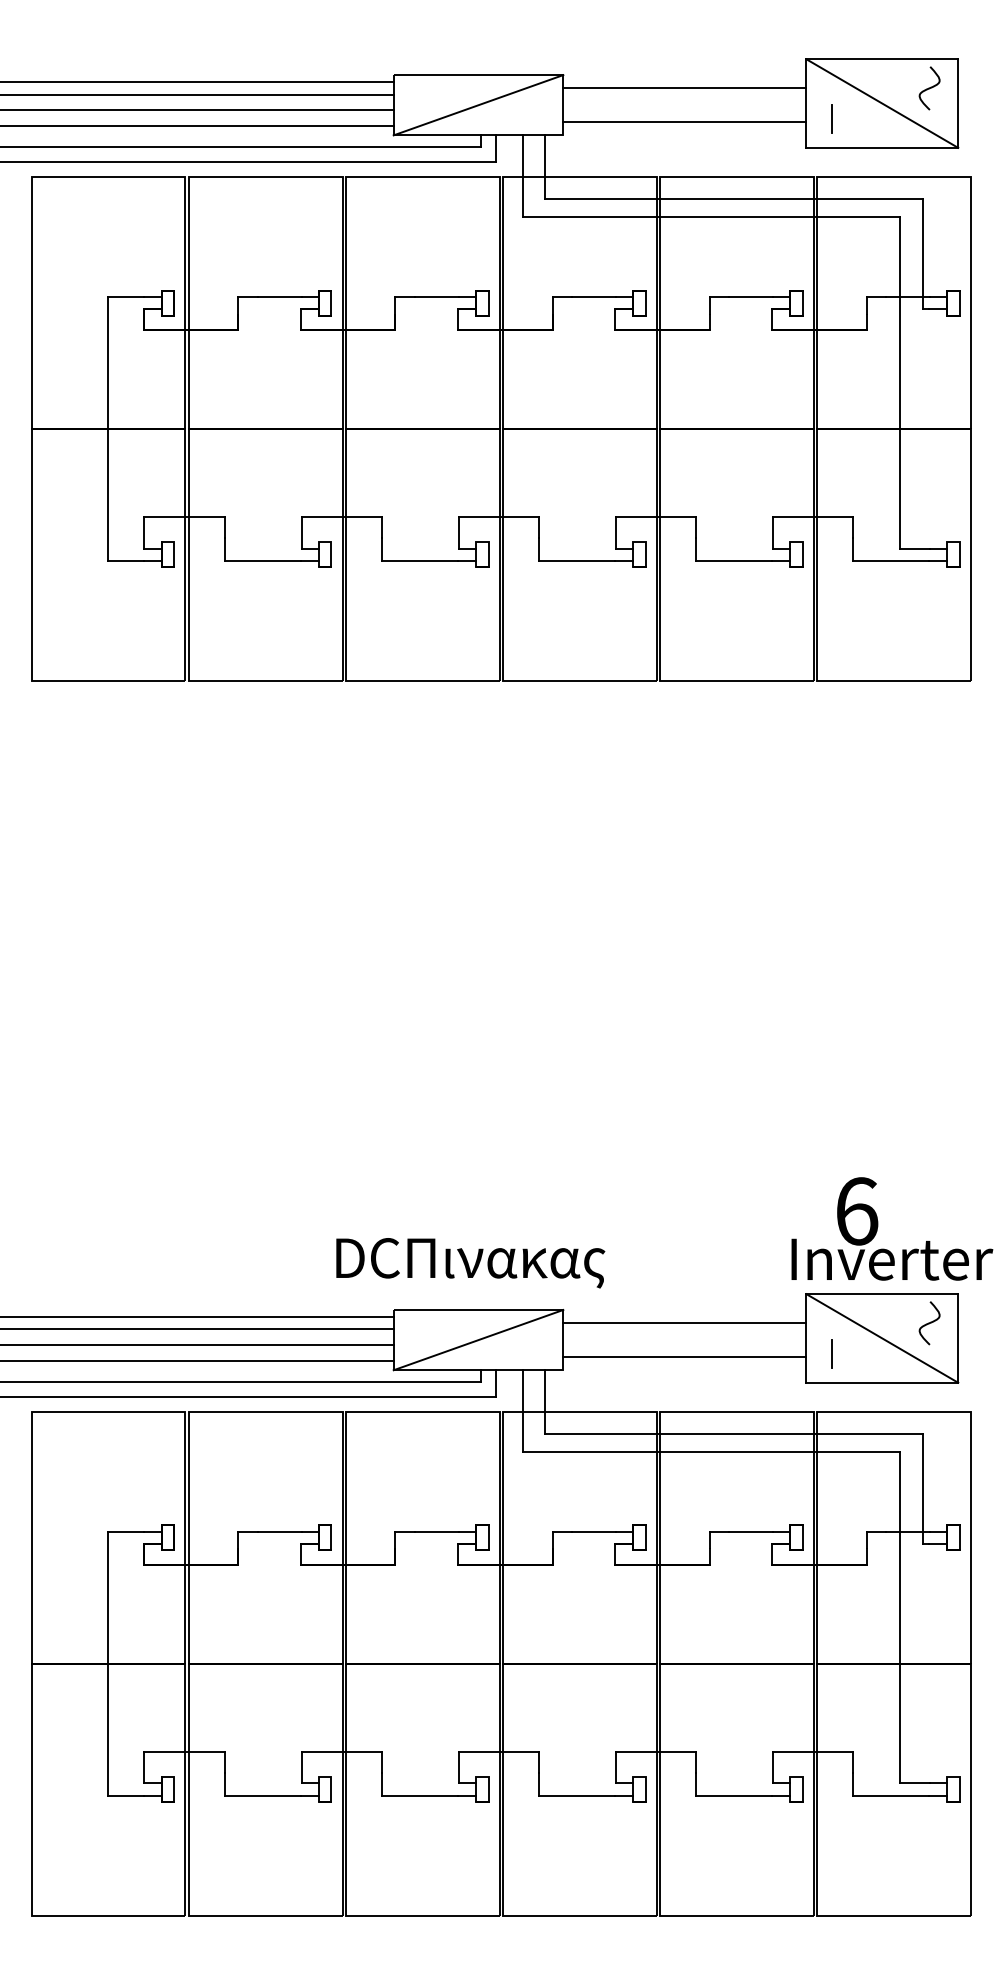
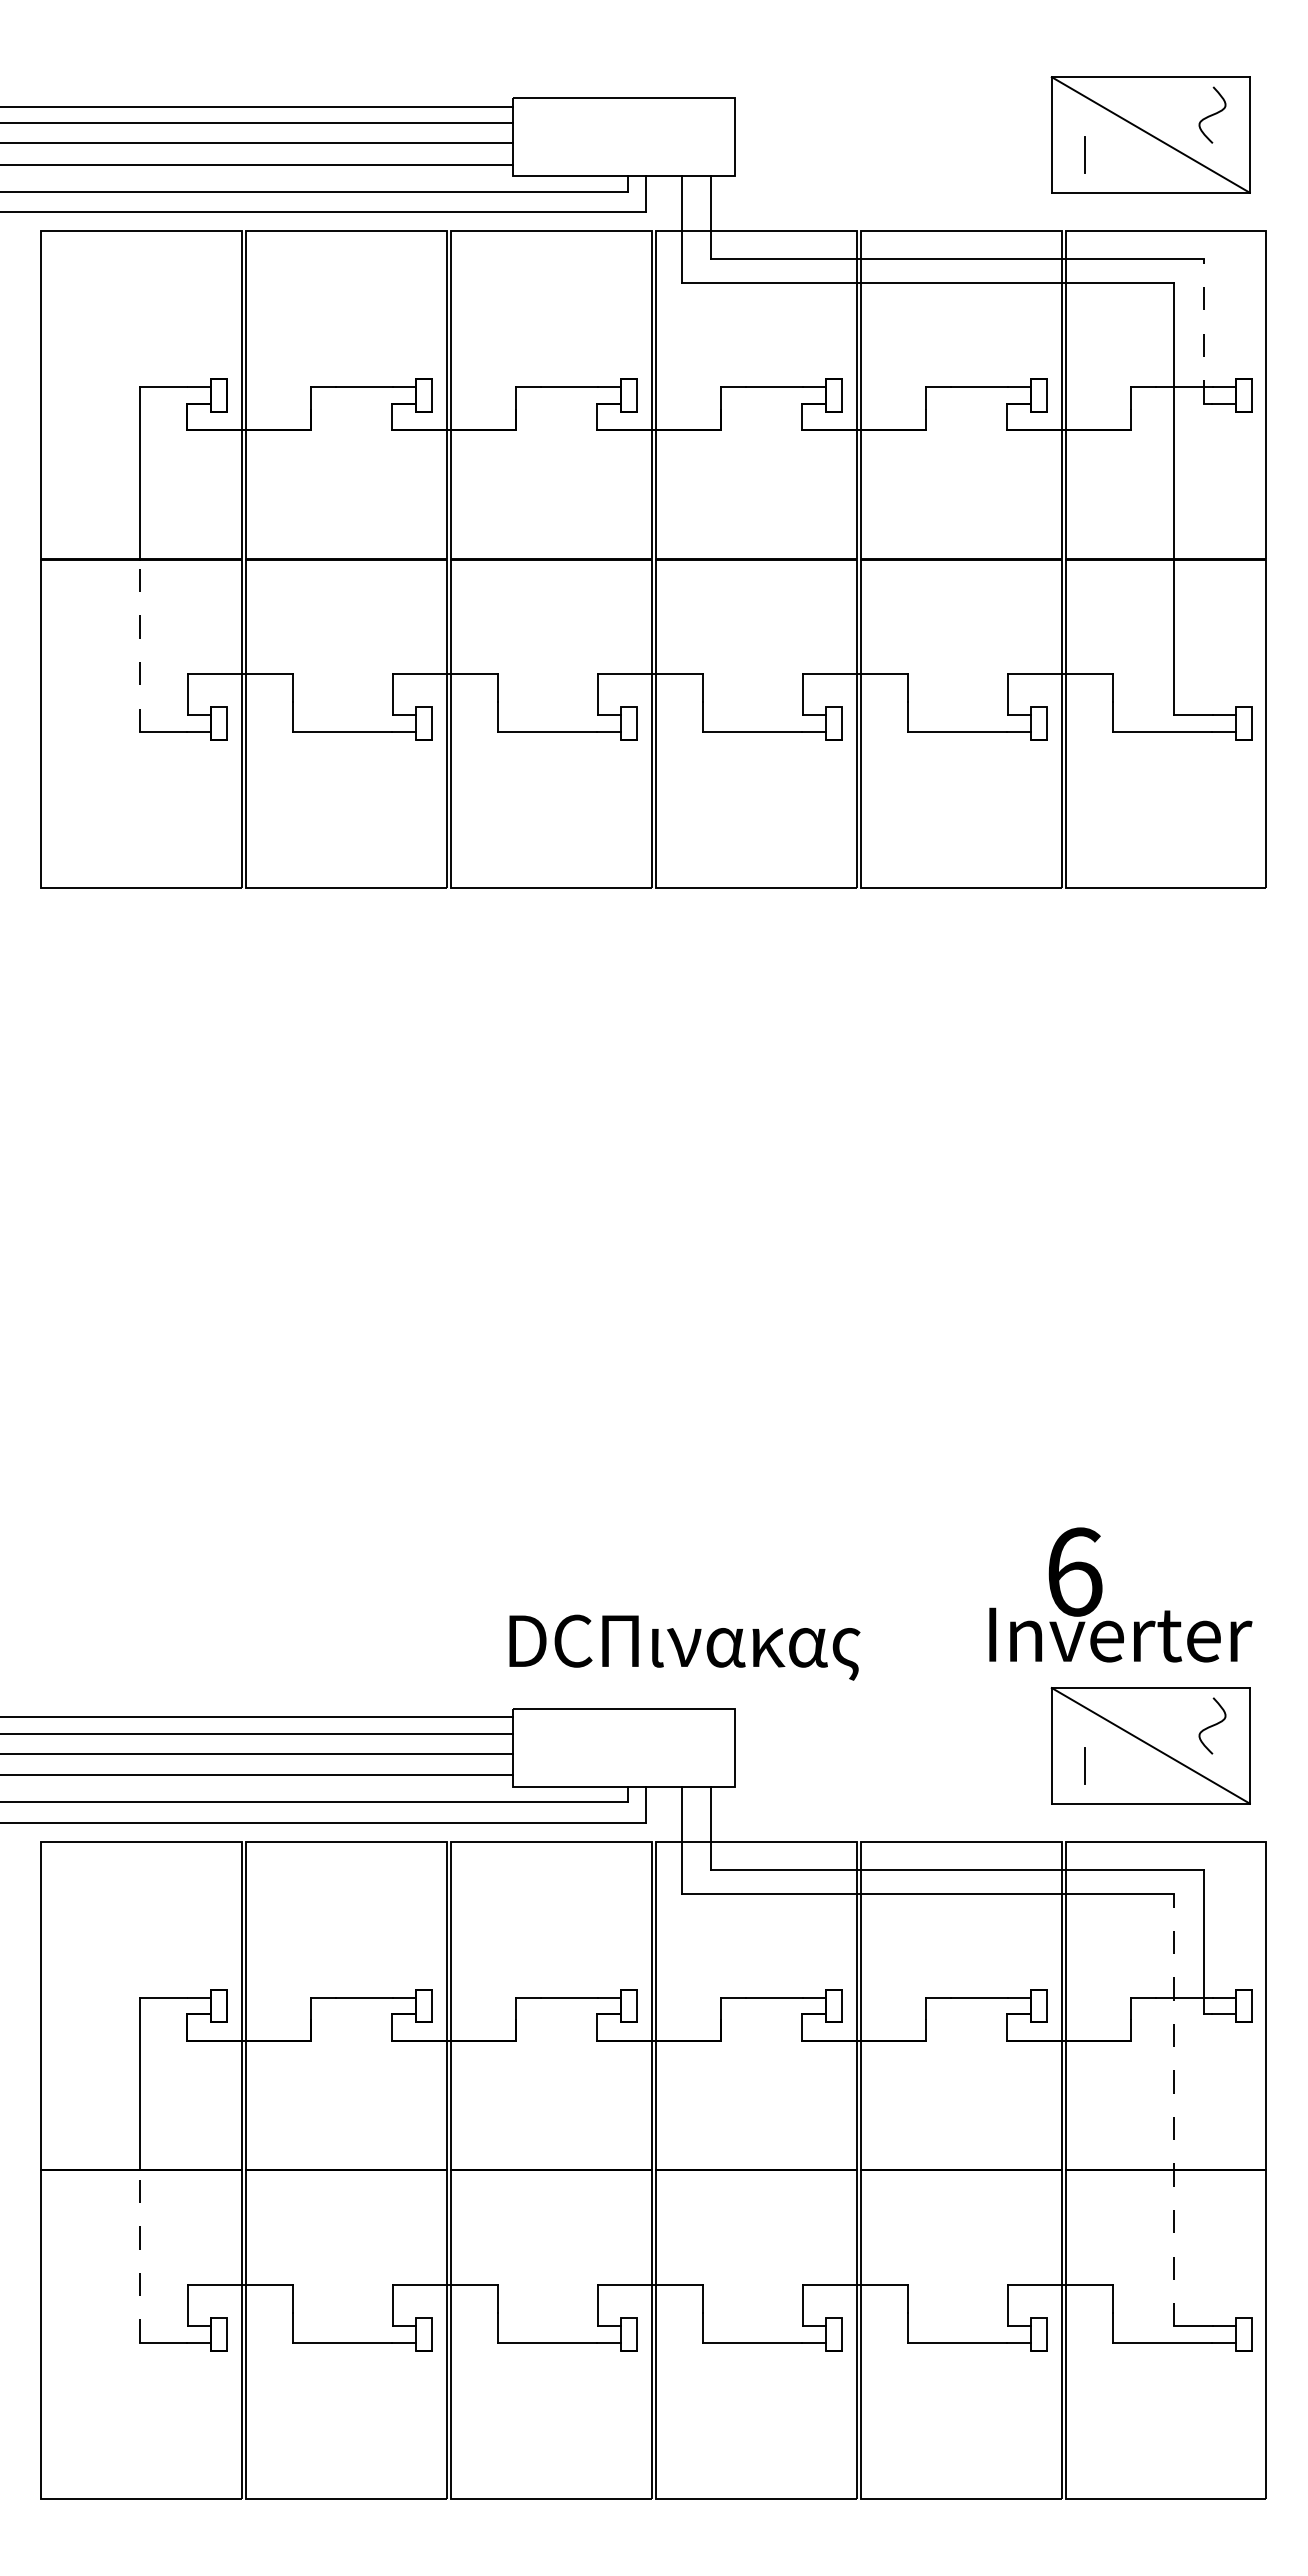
line: (684, 88) -> (892, 115), removed
line: (478, 104) -> (623, 136), removed
line: (684, 122) -> (892, 159), removed
line: (922, 253) -> (1203, 330), solid -> dashed
line: (107, 494) -> (140, 645), solid -> dashed
text: (892, 1228) -> (1120, 1594), moved
text: (470, 1263) -> (684, 1647), moved
line: (684, 1322) -> (892, 1725), removed
line: (478, 1339) -> (623, 1747), removed
line: (684, 1357) -> (892, 1770), removed
line: (899, 1617) -> (1173, 2109), solid -> dashed
line: (107, 1729) -> (140, 2255), solid -> dashed

